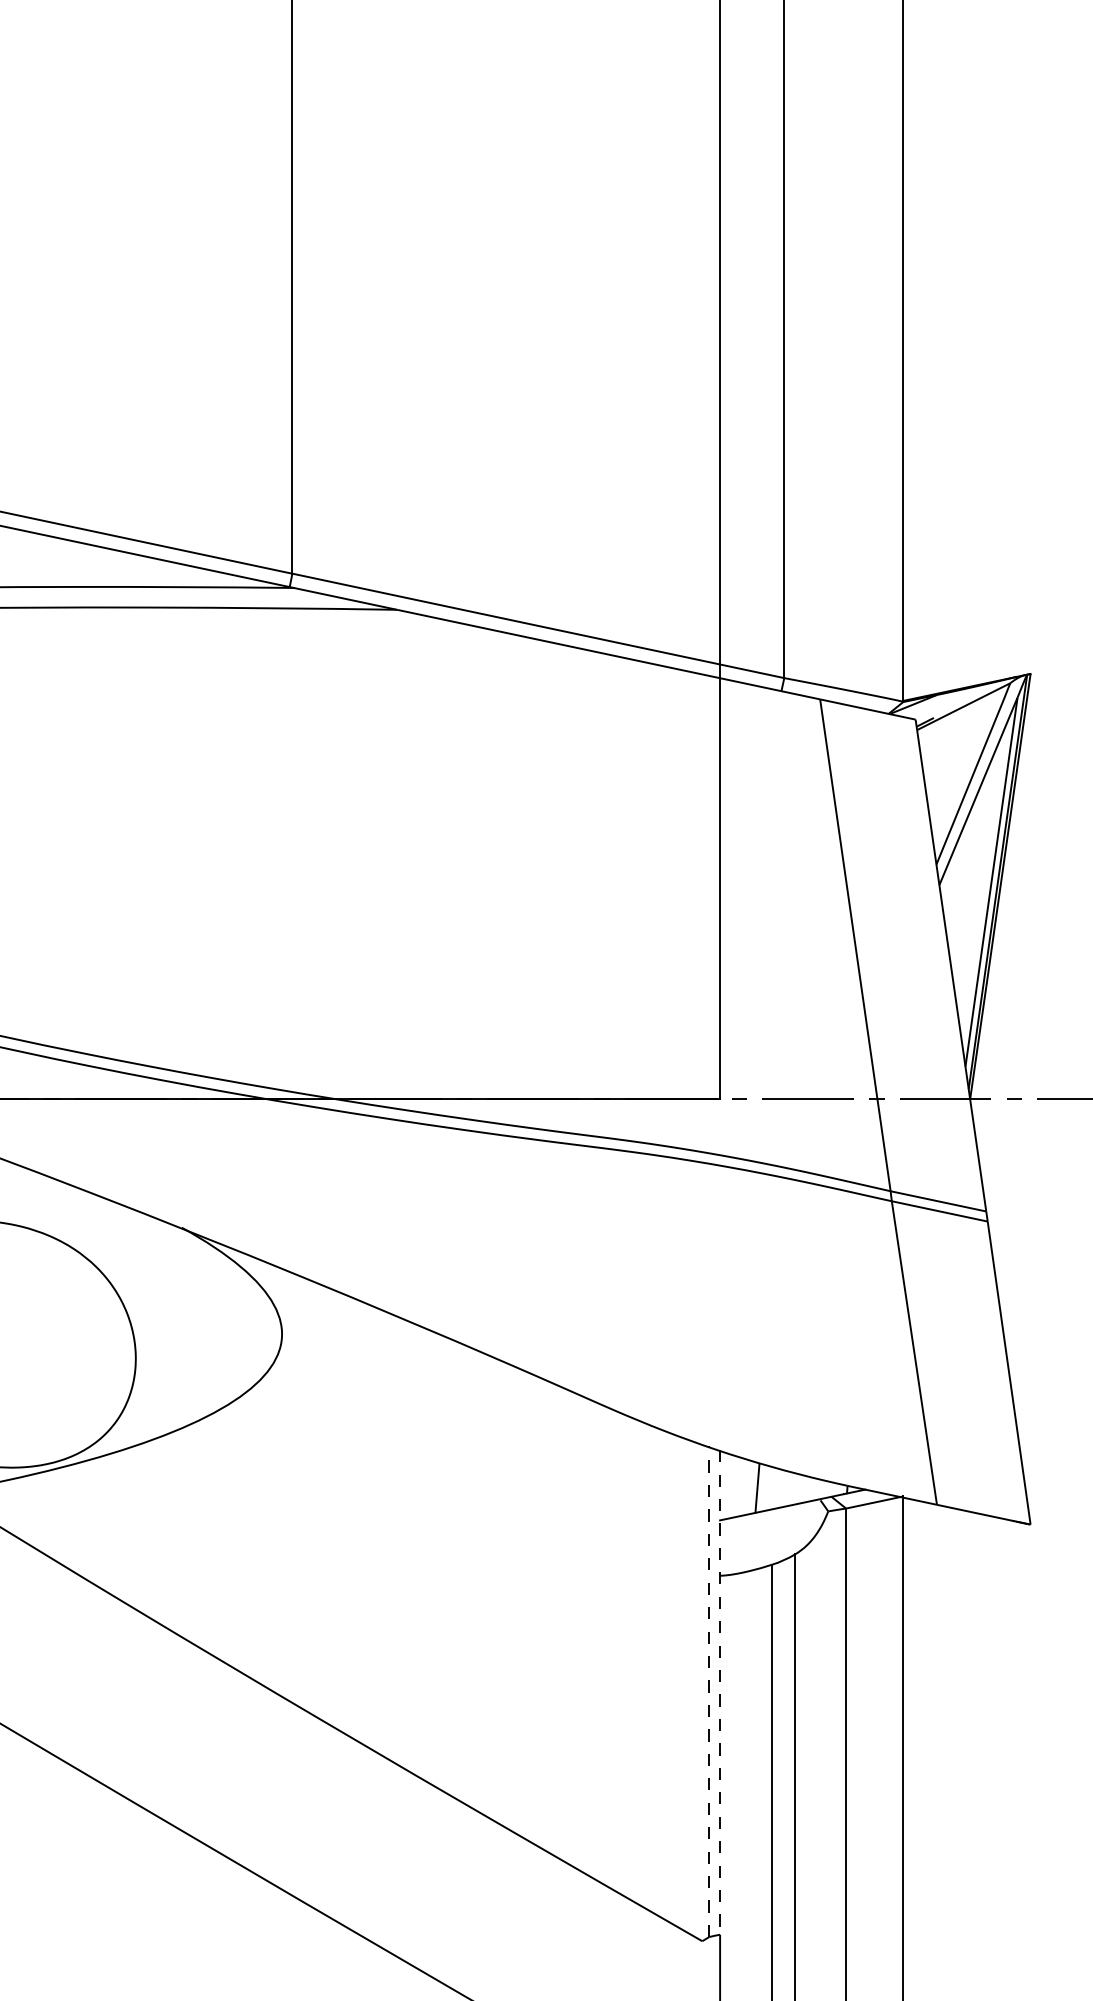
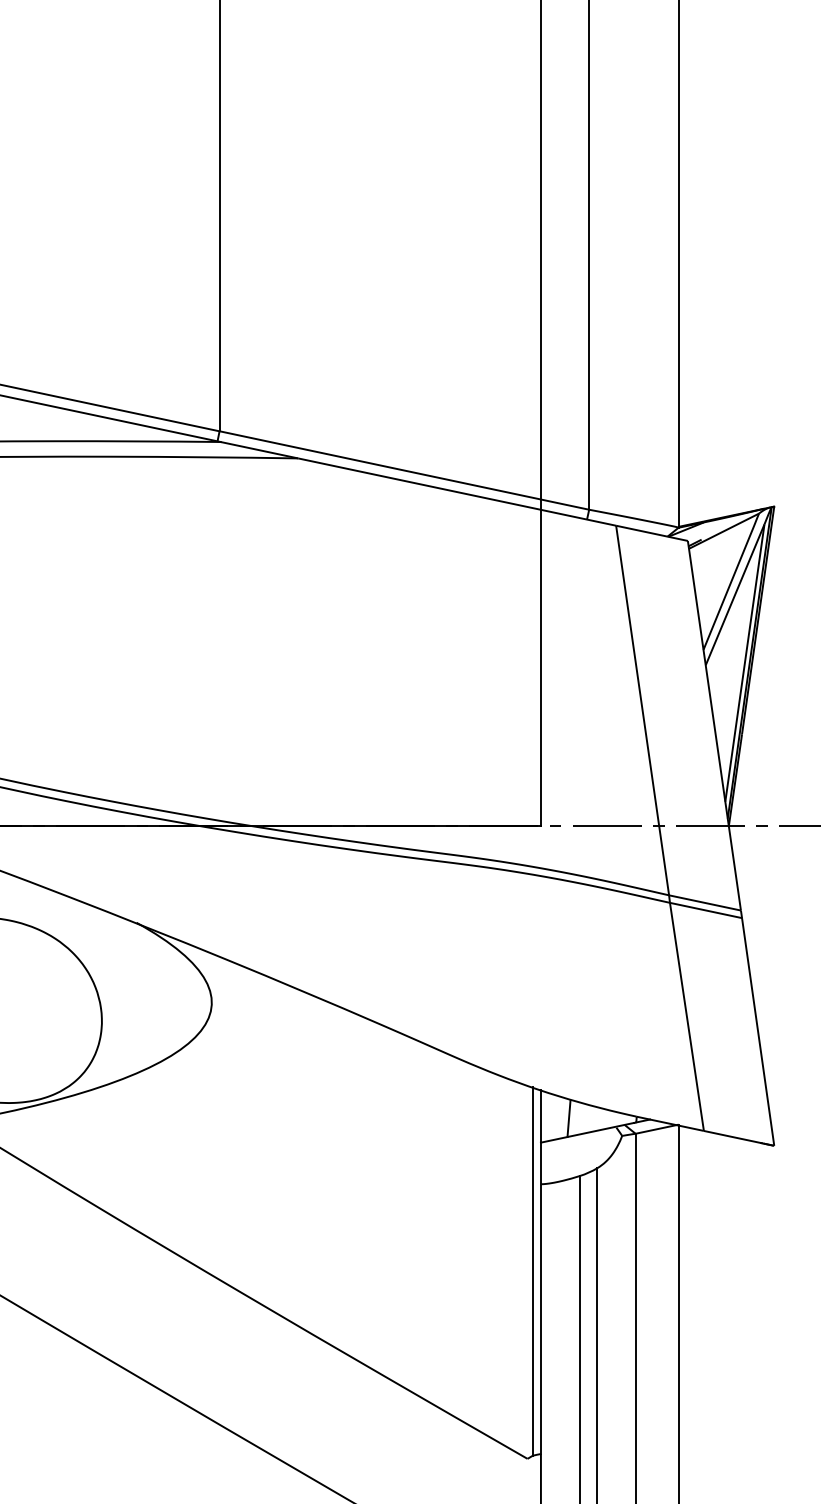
line: (708, 1690) -> (532, 1270), dashed -> solid
line: (719, 1693) -> (540, 1272), dashed -> solid

